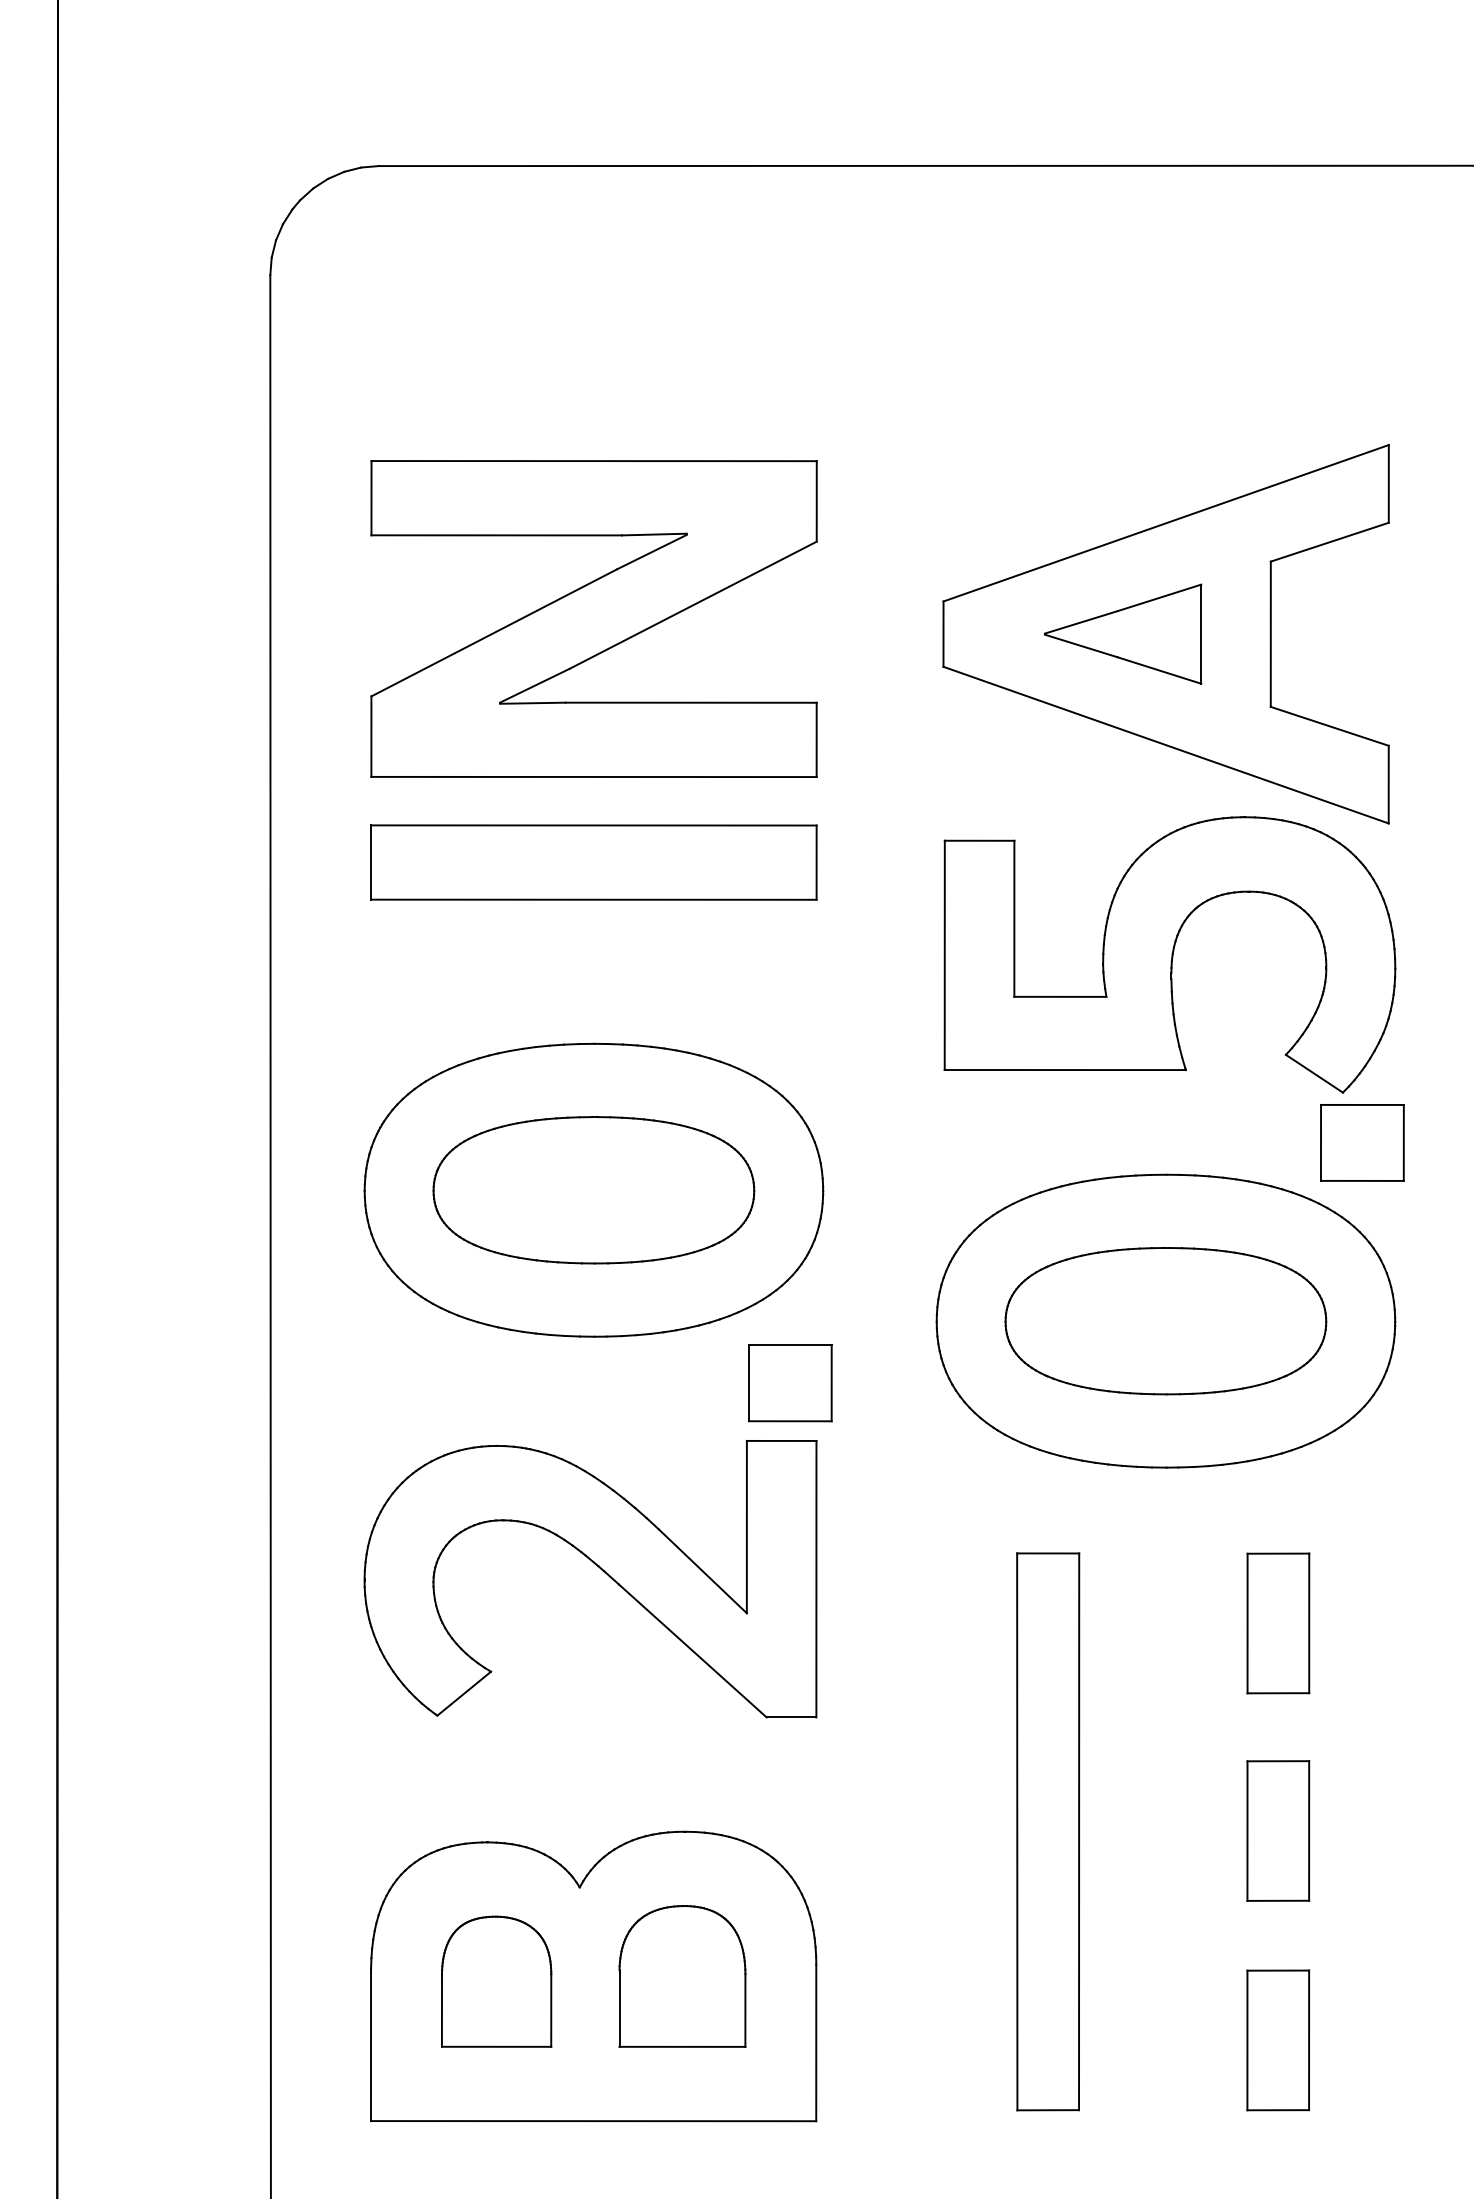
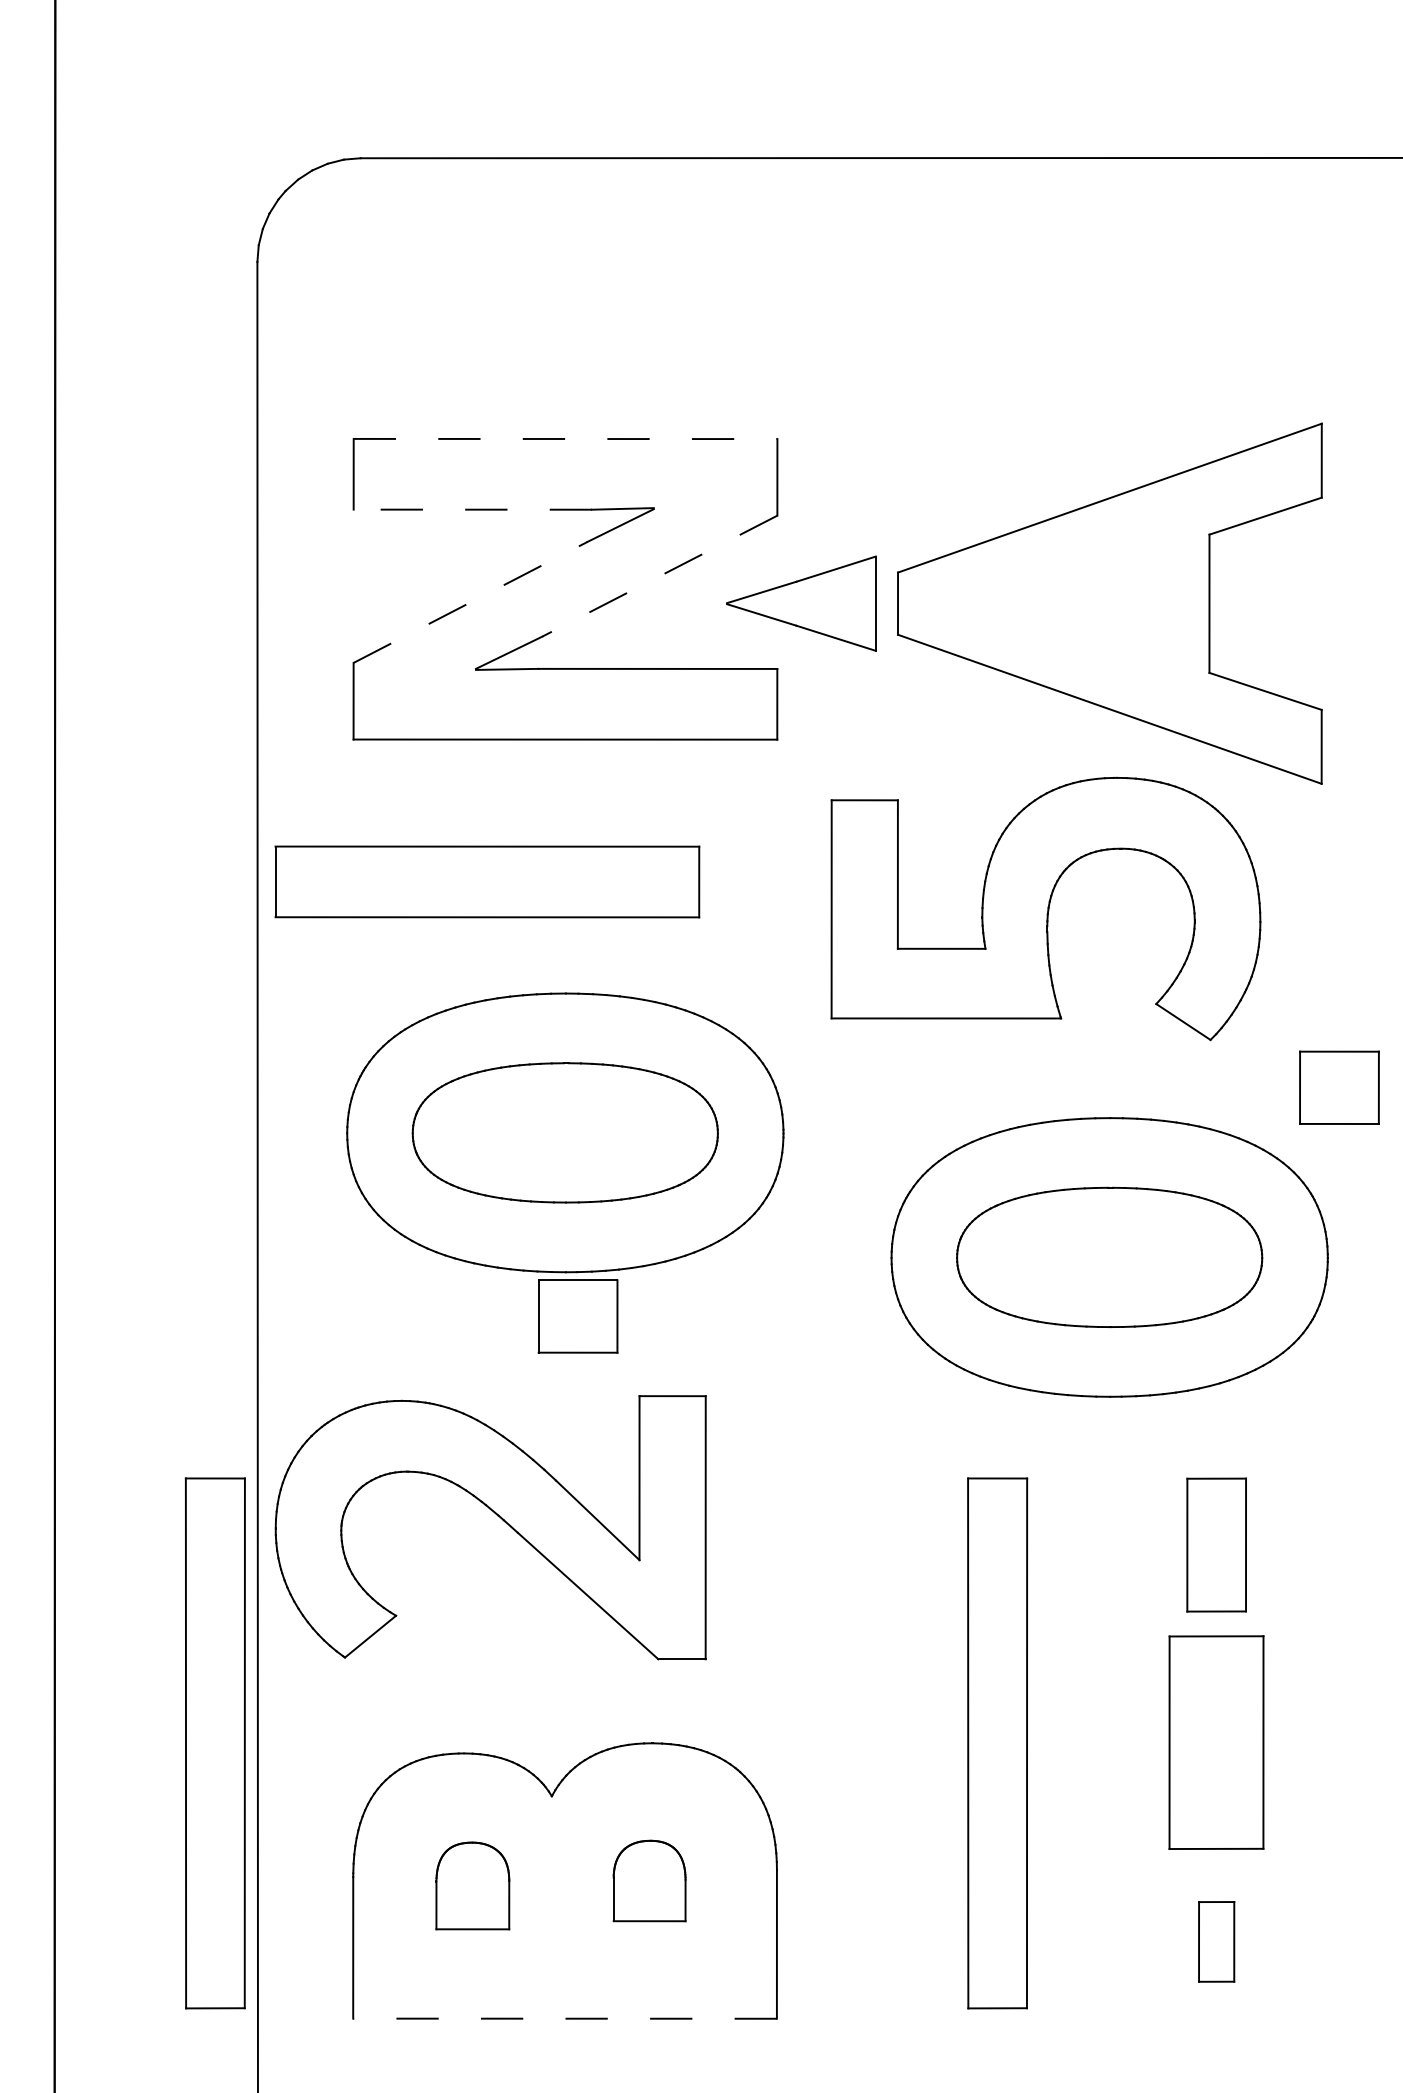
line: (594, 461) -> (565, 439), solid -> dashed
line: (496, 535) -> (472, 509), solid -> dashed
line: (693, 605) -> (660, 576), solid -> dashed
line: (494, 632) -> (470, 602), solid -> dashed
part: (1123, 633) -> (801, 603), moved
part: (593, 862) -> (486, 881), moved
part: (1169, 954) -> (1045, 908), moved
part: (1362, 1142) -> (1339, 1087), moved
part: (790, 1383) -> (578, 1316), moved
part: (600, 1569) -> (500, 1518), moved
part: (1278, 1830) -> (1216, 1742), size x1.6
part: (226, 1831) -> (215, 1743), added
part: (682, 1976) -> (649, 1881), size x0.6
part: (496, 1981) -> (472, 1885), size x0.7
part: (1278, 2040) -> (1216, 1941), size x0.6
line: (593, 2121) -> (564, 2019), solid -> dashed

